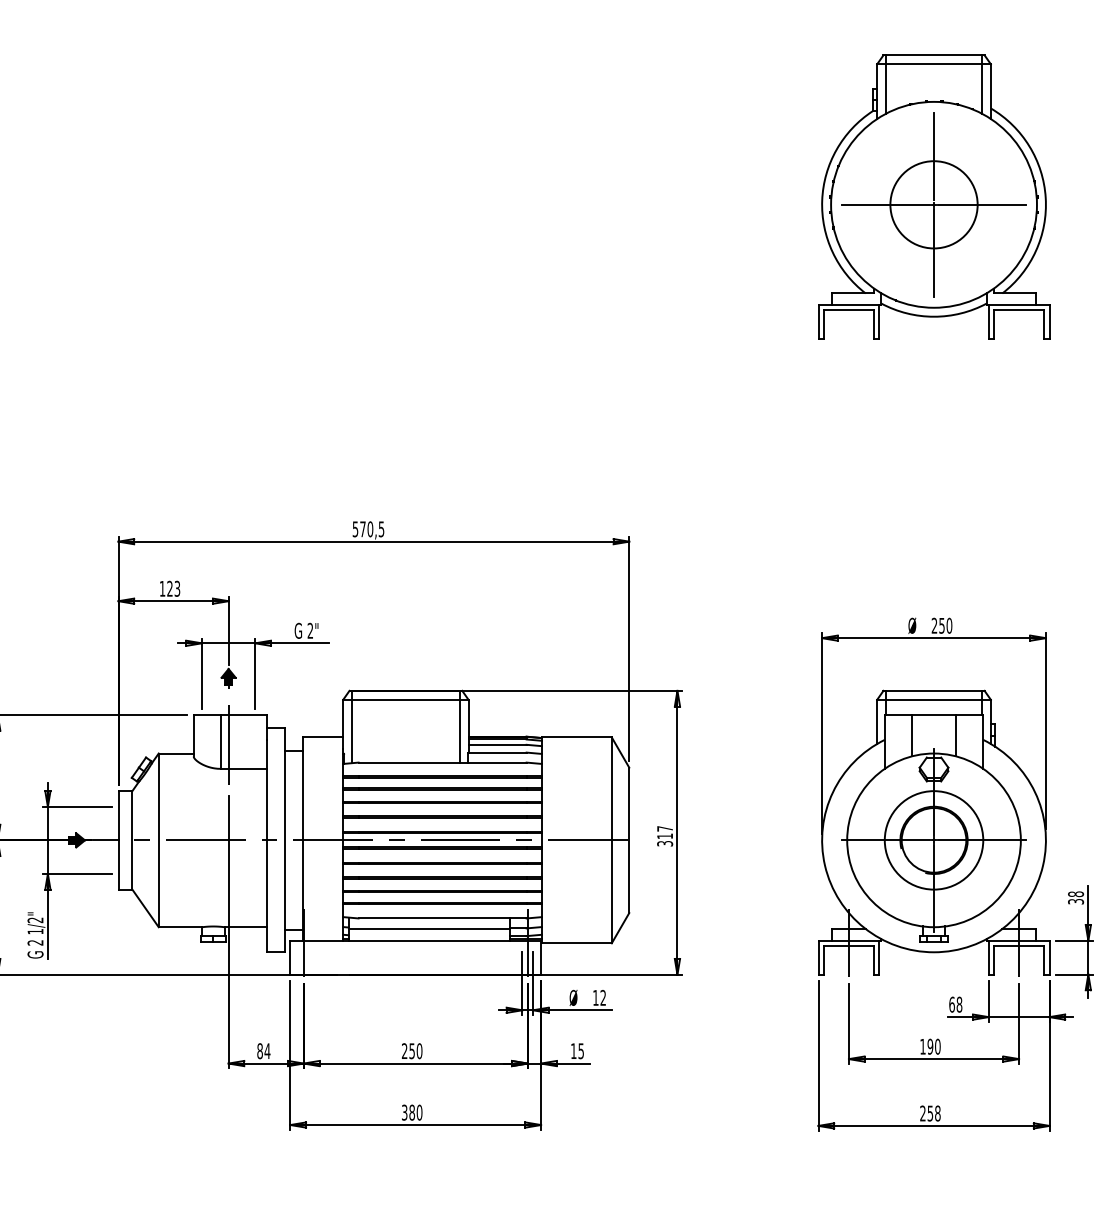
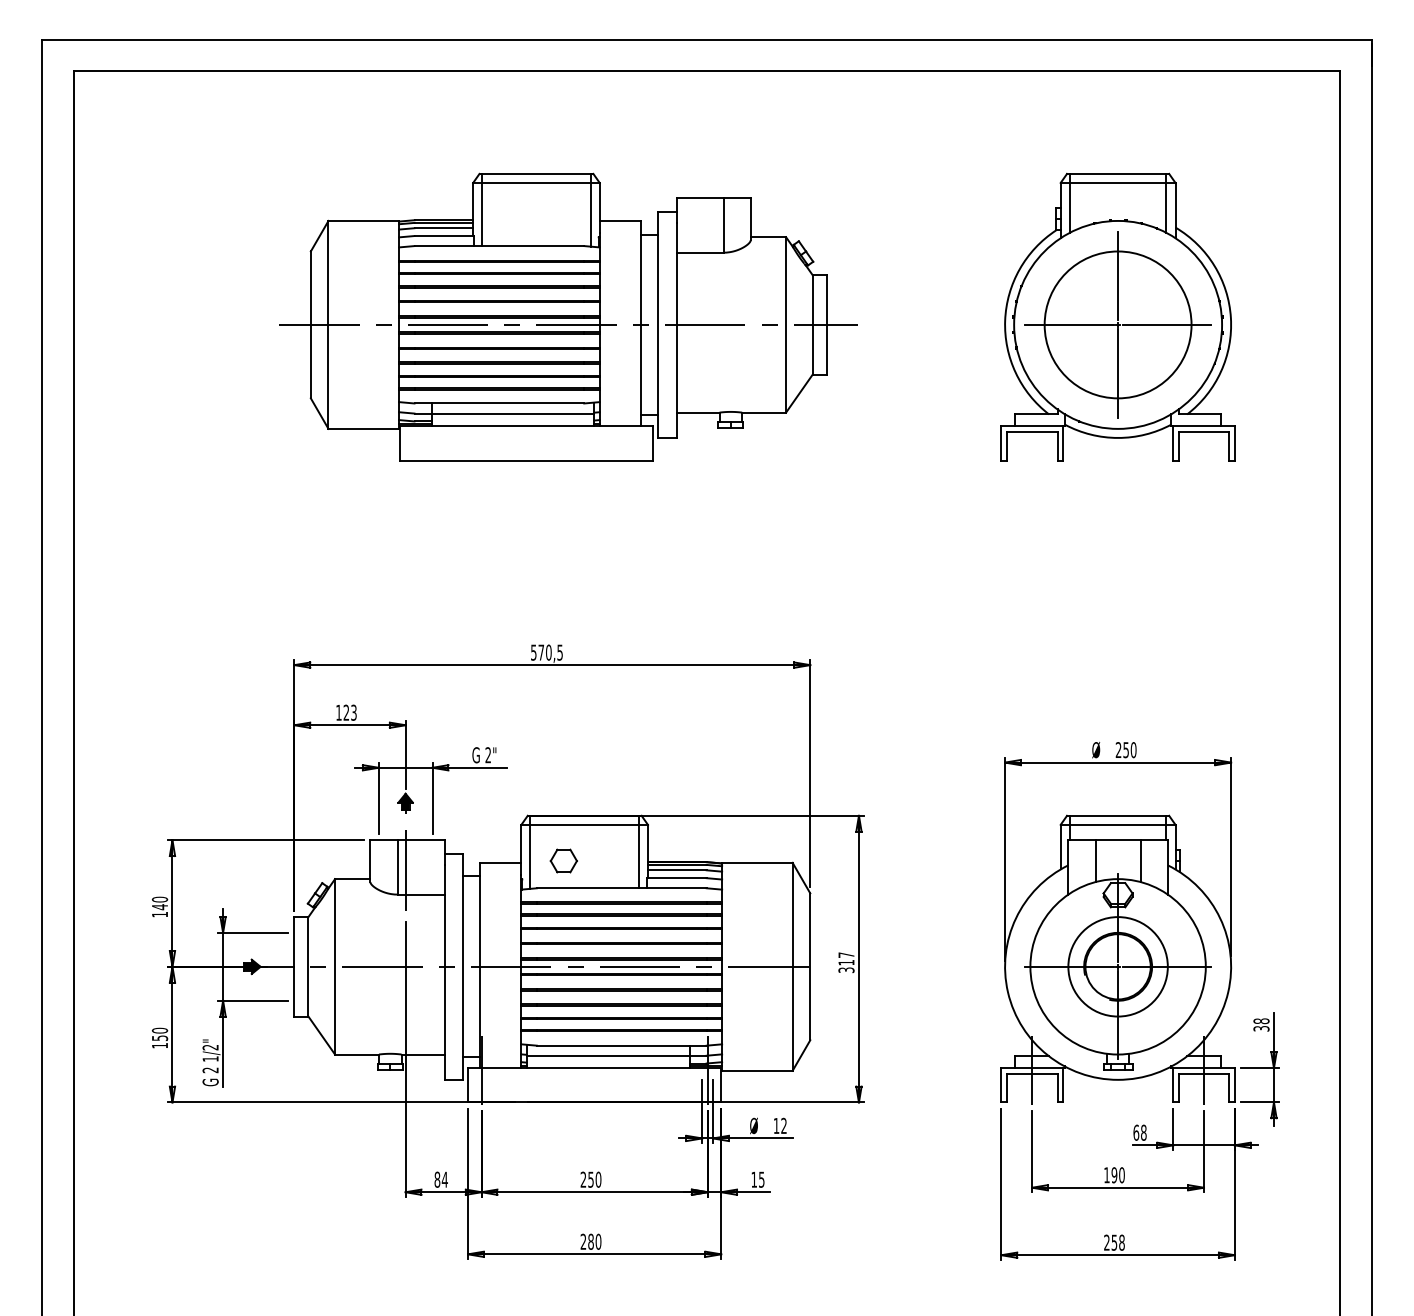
part: (389, 196) -> (568, 316), added
circle: (933, 204) -> (1117, 324), size x1.67
part: (384, 735) -> (563, 860), added
text: (404, 1112) -> (583, 1241), 380 -> 280

